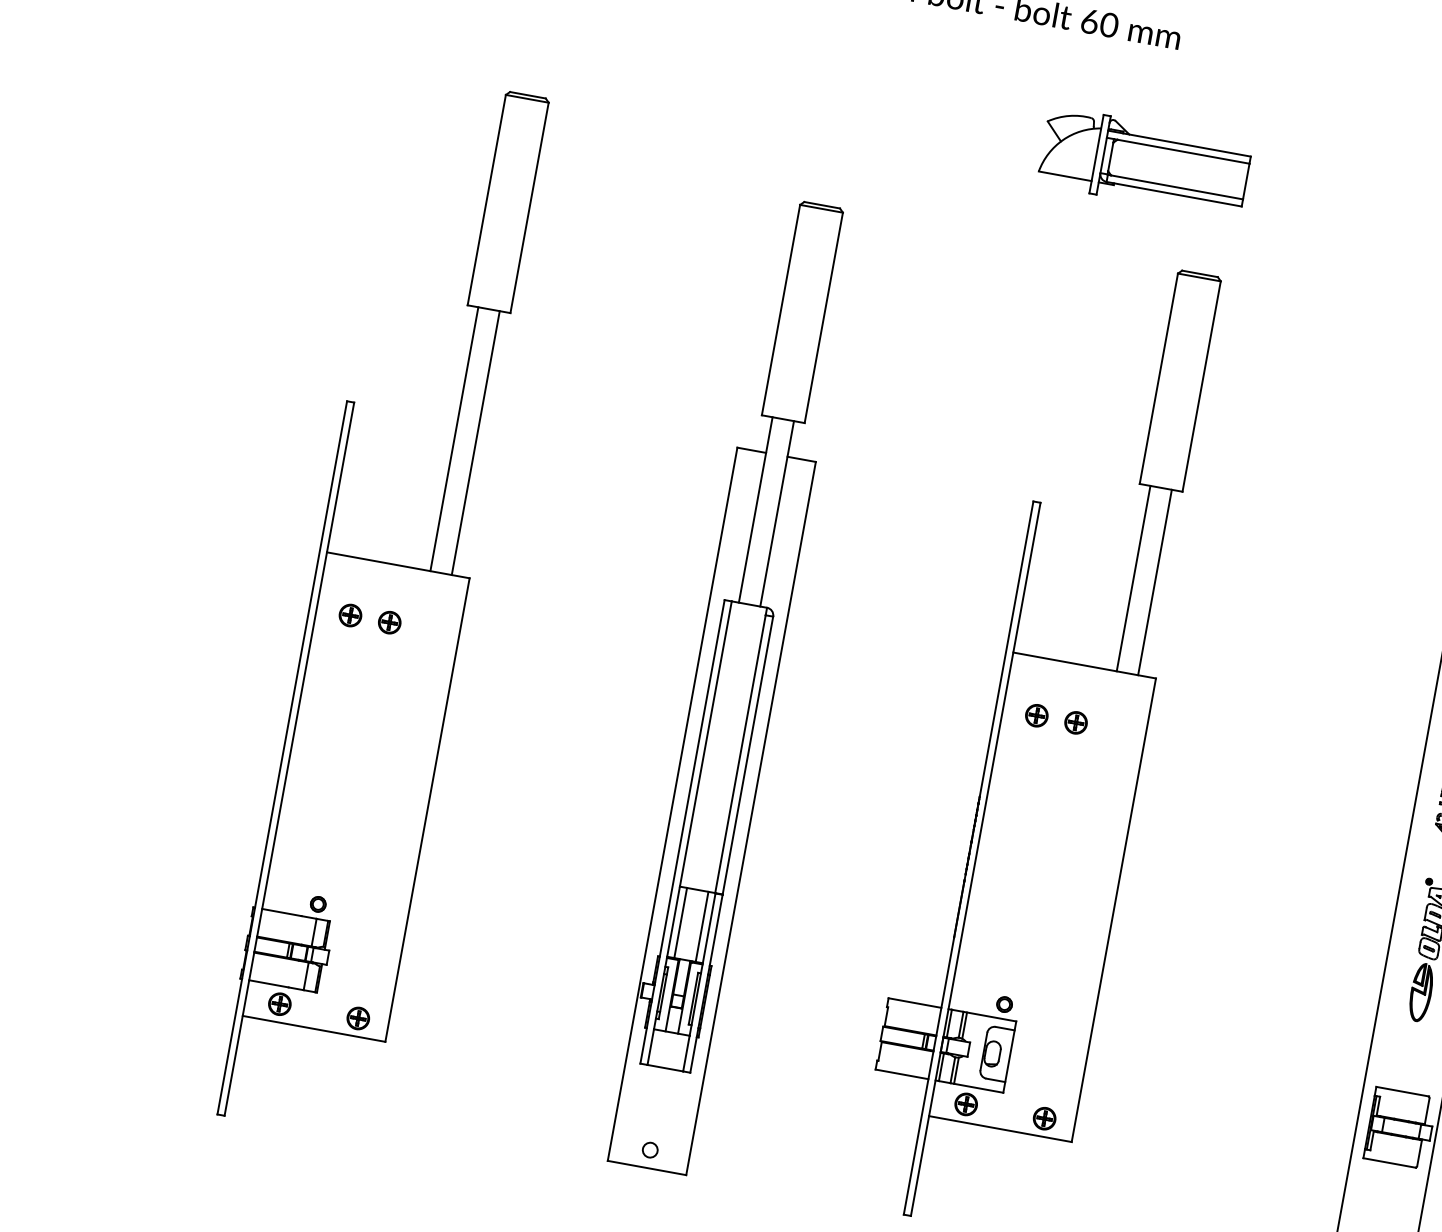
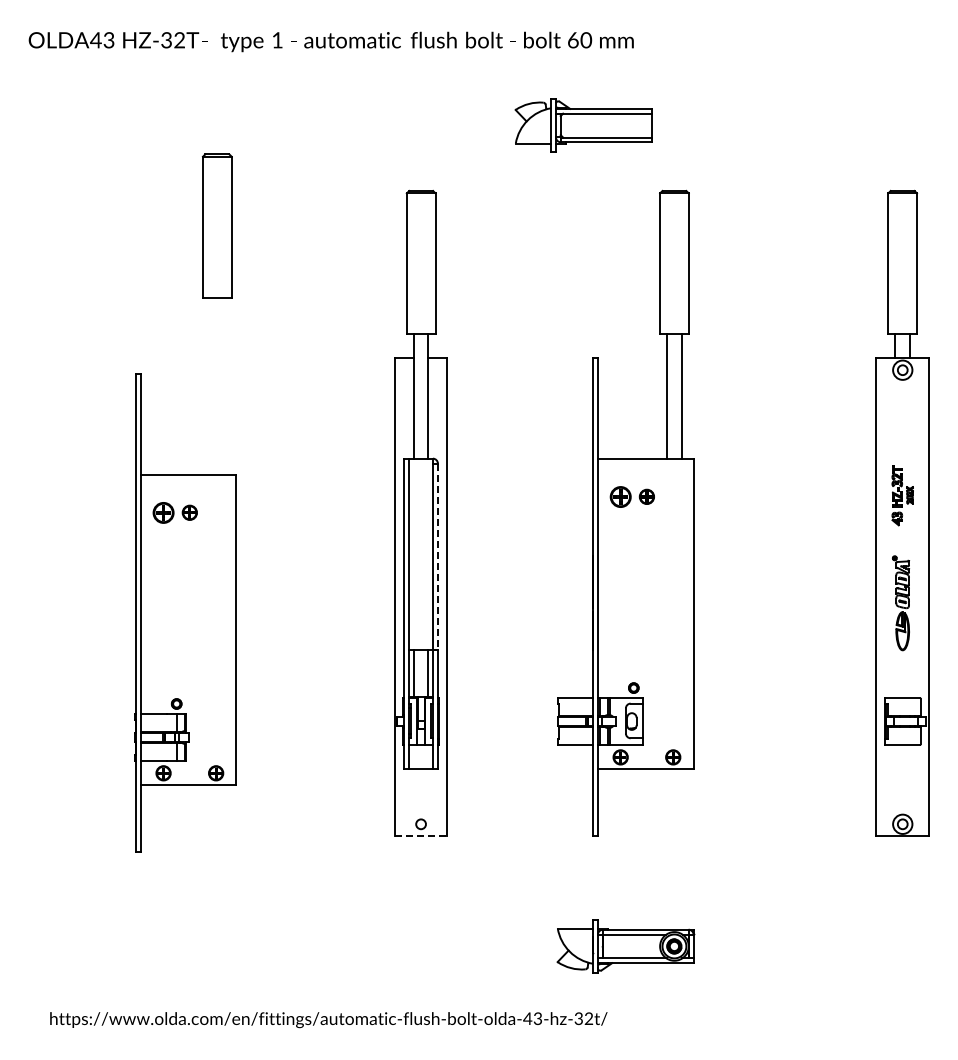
part: (1144, 162) -> (583, 125), moved
line: (455, 438) -> (210, 385), removed
line: (475, 442) -> (224, 385), removed
part: (350, 615) -> (163, 512), size x1.4
part: (1036, 715) -> (620, 496), size x1.4
line: (747, 756) -> (437, 557), solid -> dashed
line: (647, 1168) -> (421, 836), solid -> dashed

